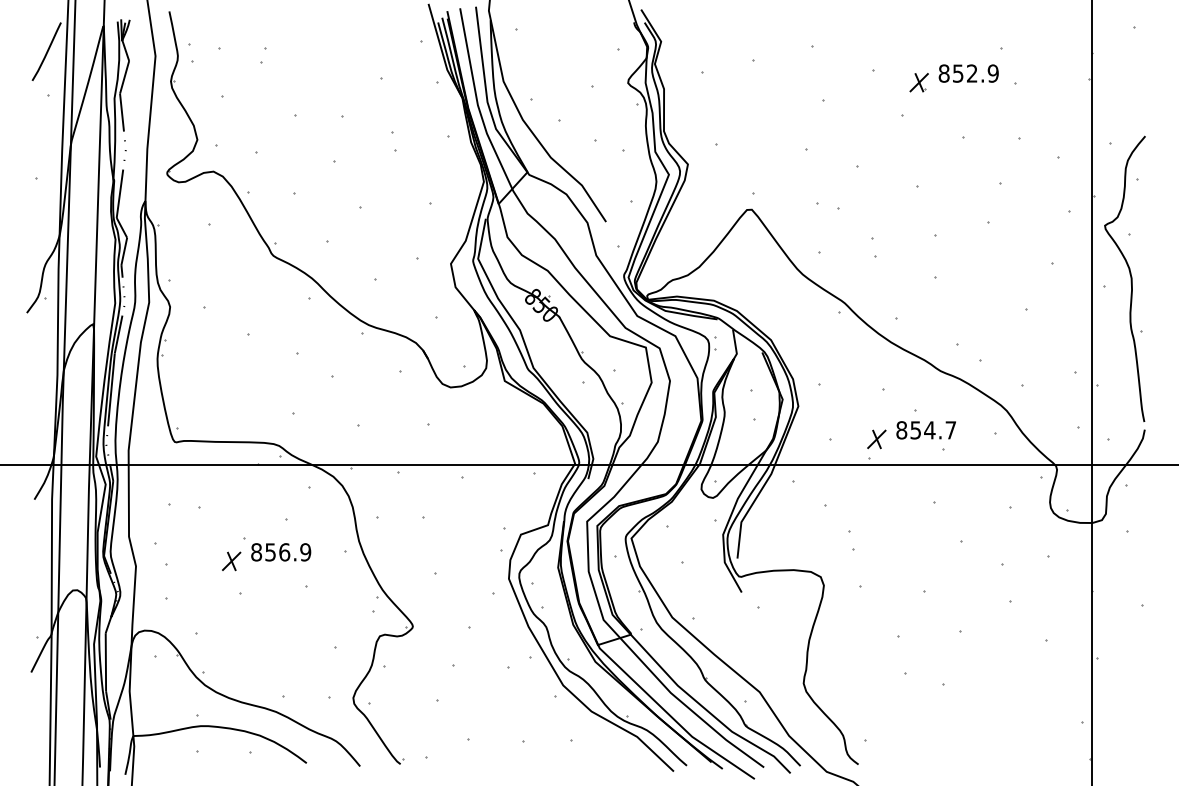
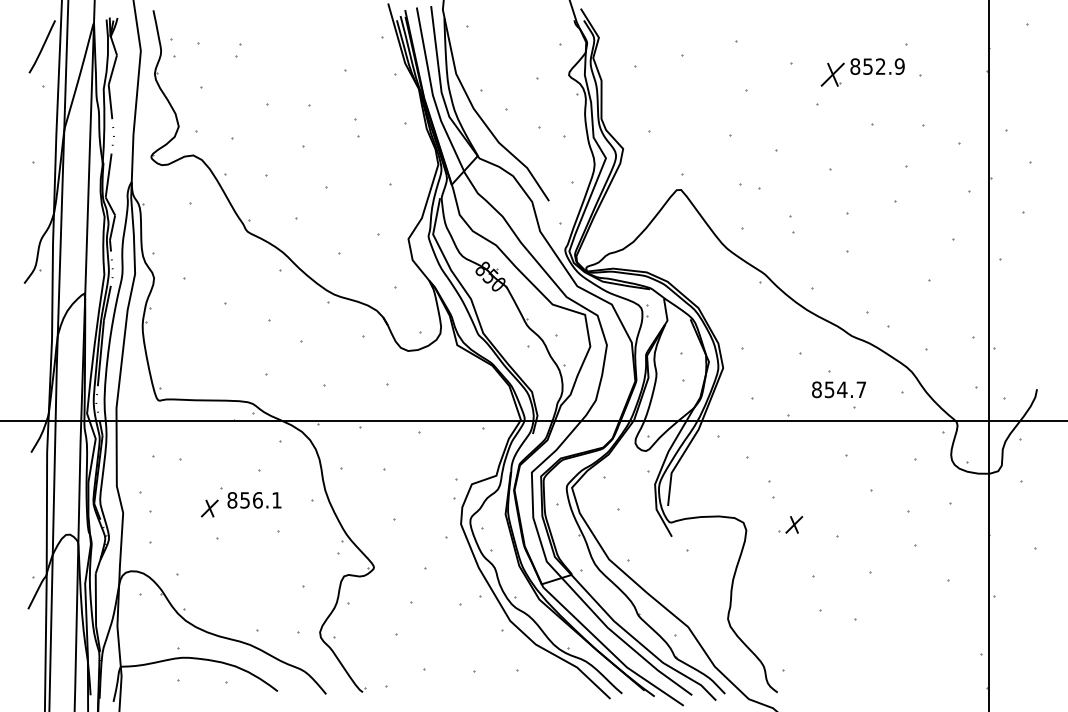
part: (918, 82) -> (832, 74), size x1.4
part: (1124, 278) -> (1018, 252), removed
part: (876, 439) -> (793, 524), moved
text: (305, 552) -> (276, 500), 856.9 -> 856.1

